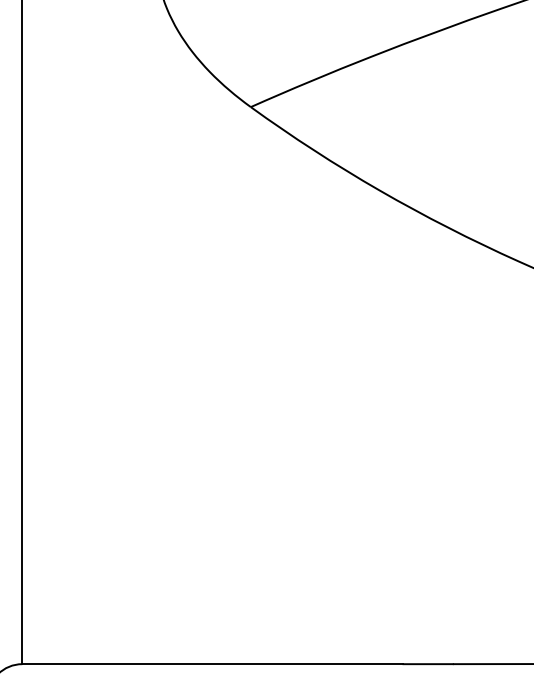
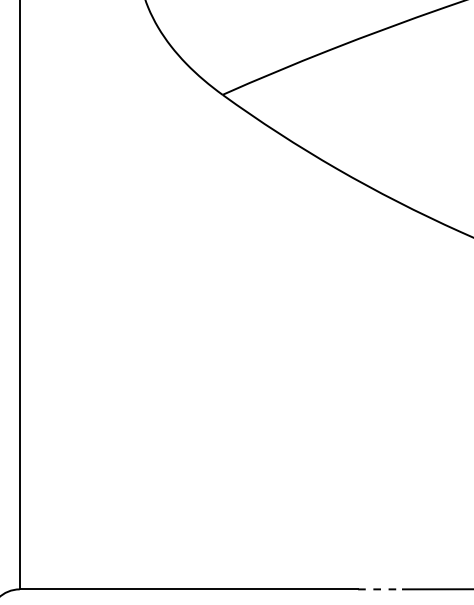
line: (428, 664) -> (380, 589), solid -> dashed

